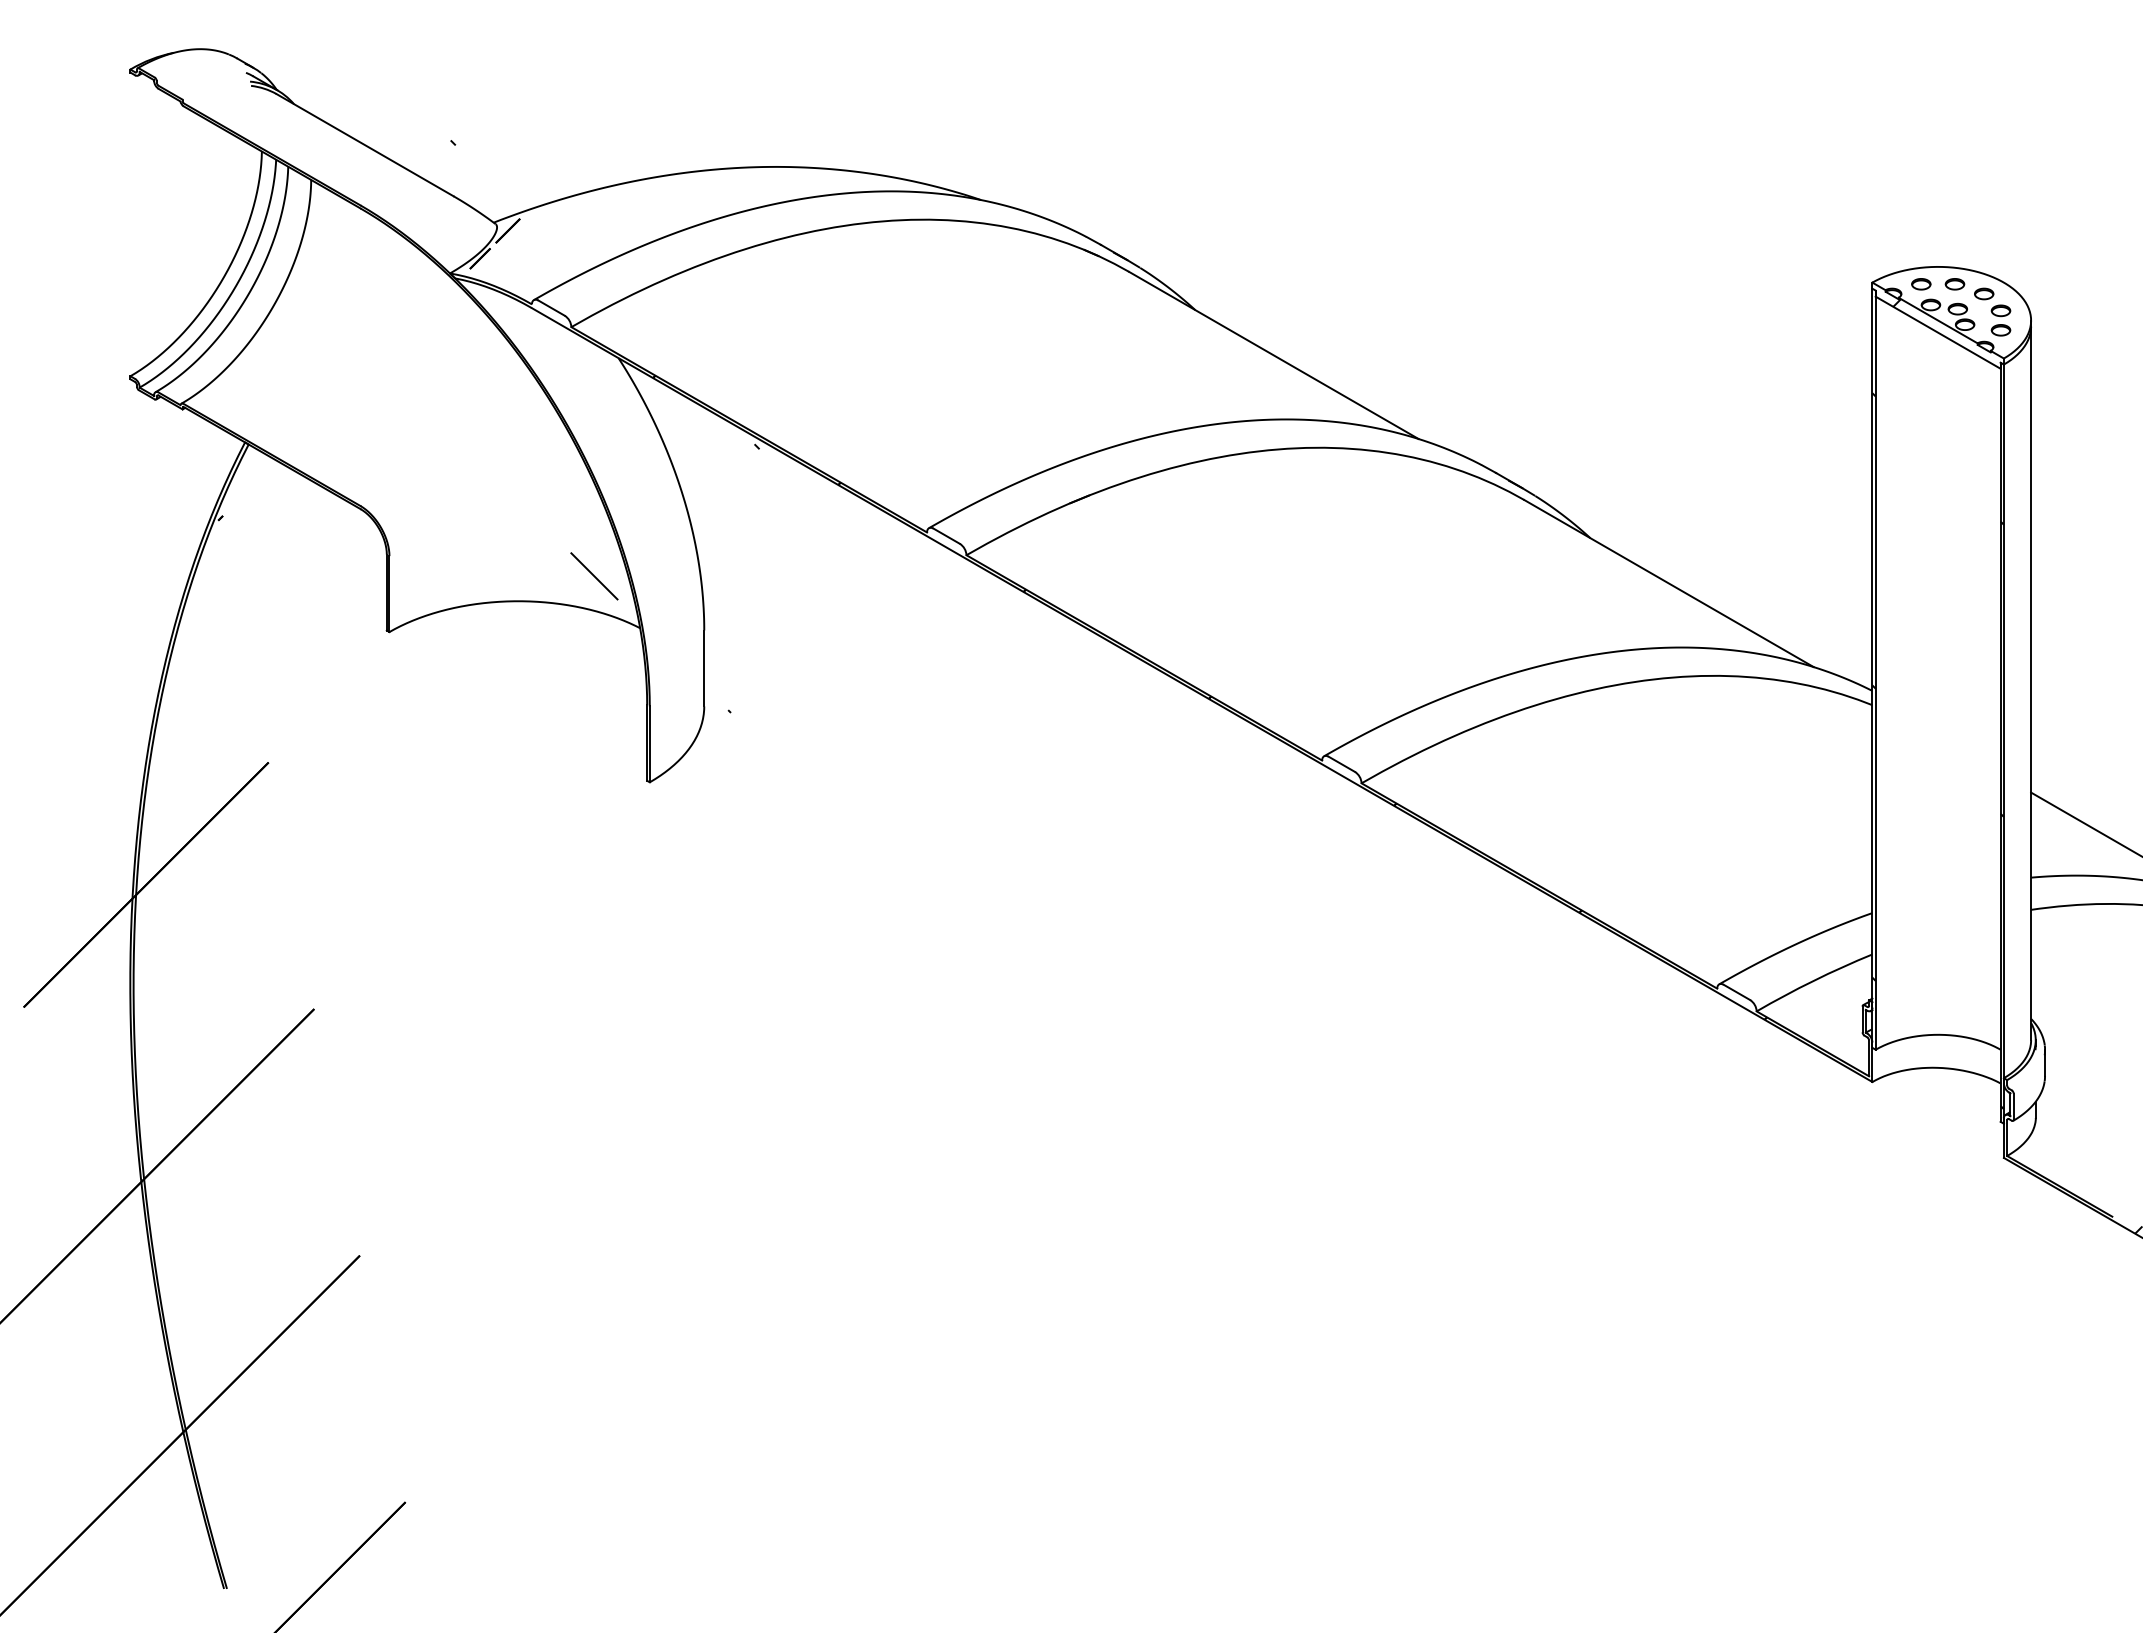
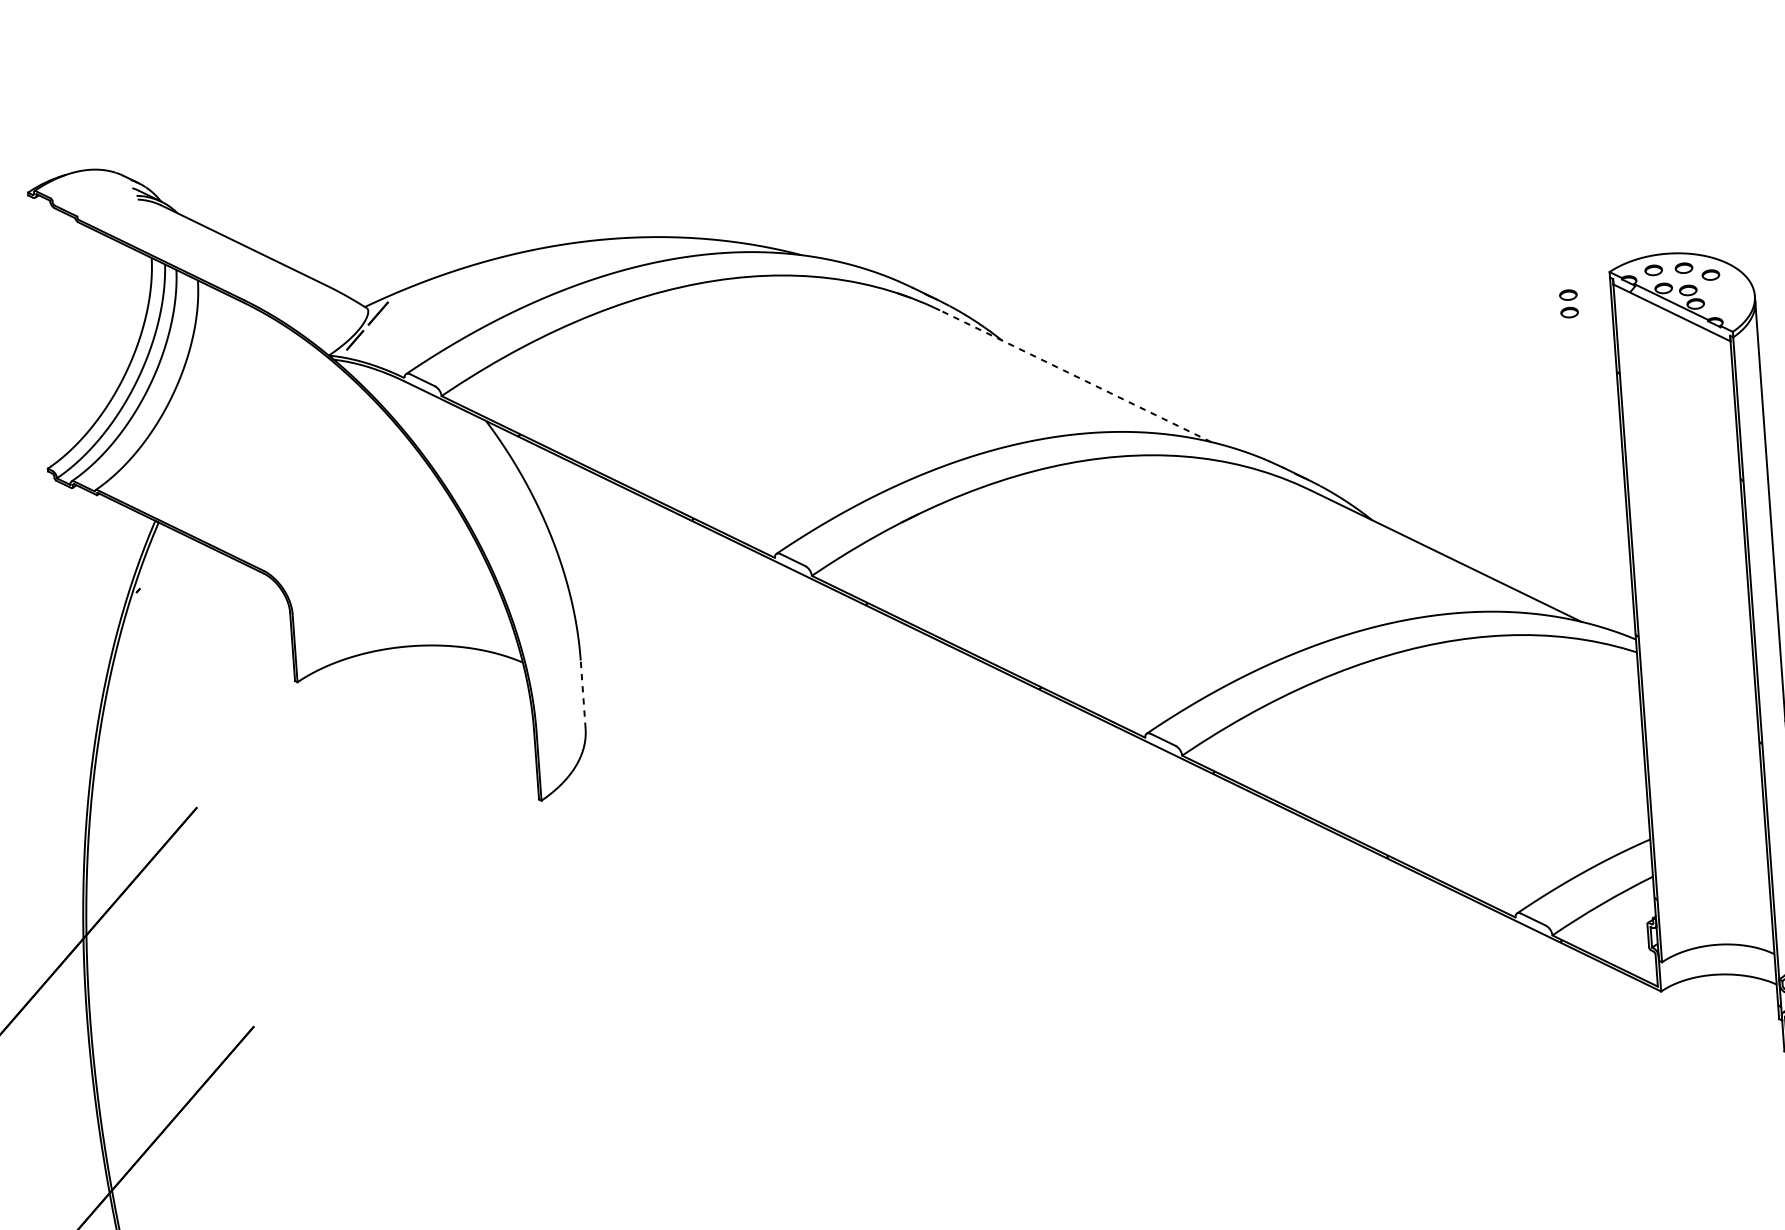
part: (2000, 320) -> (1568, 303), moved
line: (1273, 355) -> (1075, 376), solid -> dashed
hatch: (604, 426) -> (477, 483), removed
line: (704, 668) -> (583, 694), solid -> dashed

